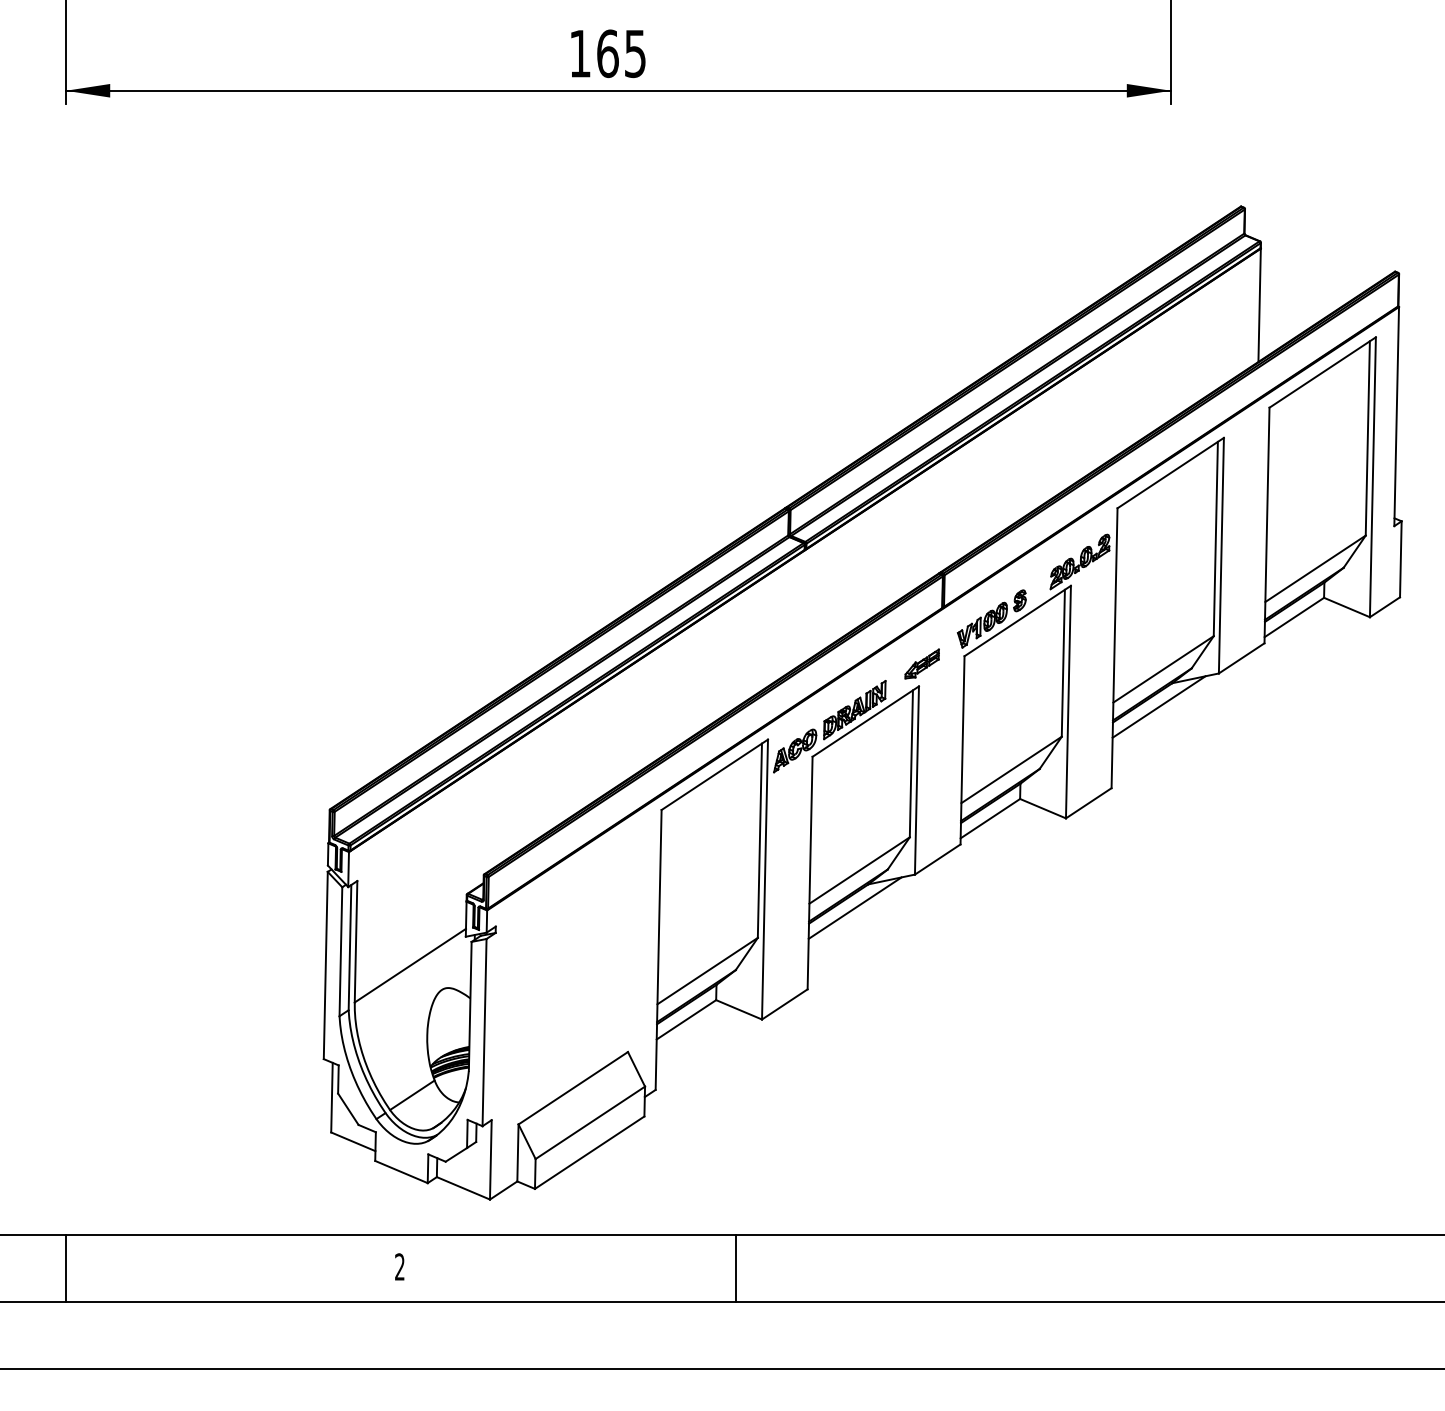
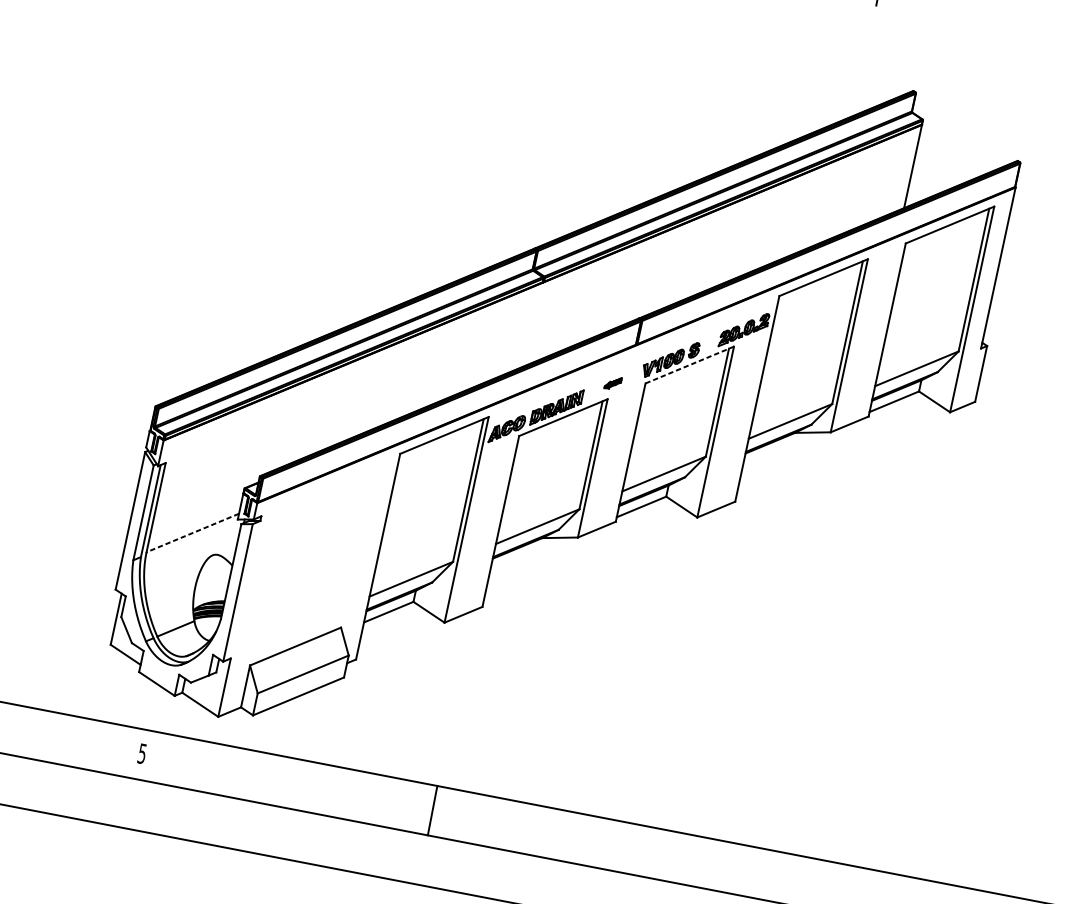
line: (1017, 621) -> (689, 365), solid -> dashed
part: (921, 663) -> (612, 382), size x0.6
line: (1158, 706) -> (781, 448), removed
line: (854, 907) -> (528, 553), removed
line: (410, 965) -> (192, 532), solid -> dashed
text: (399, 1266) -> (142, 753), 2 -> 5
line: (735, 1267) -> (432, 810), moved

